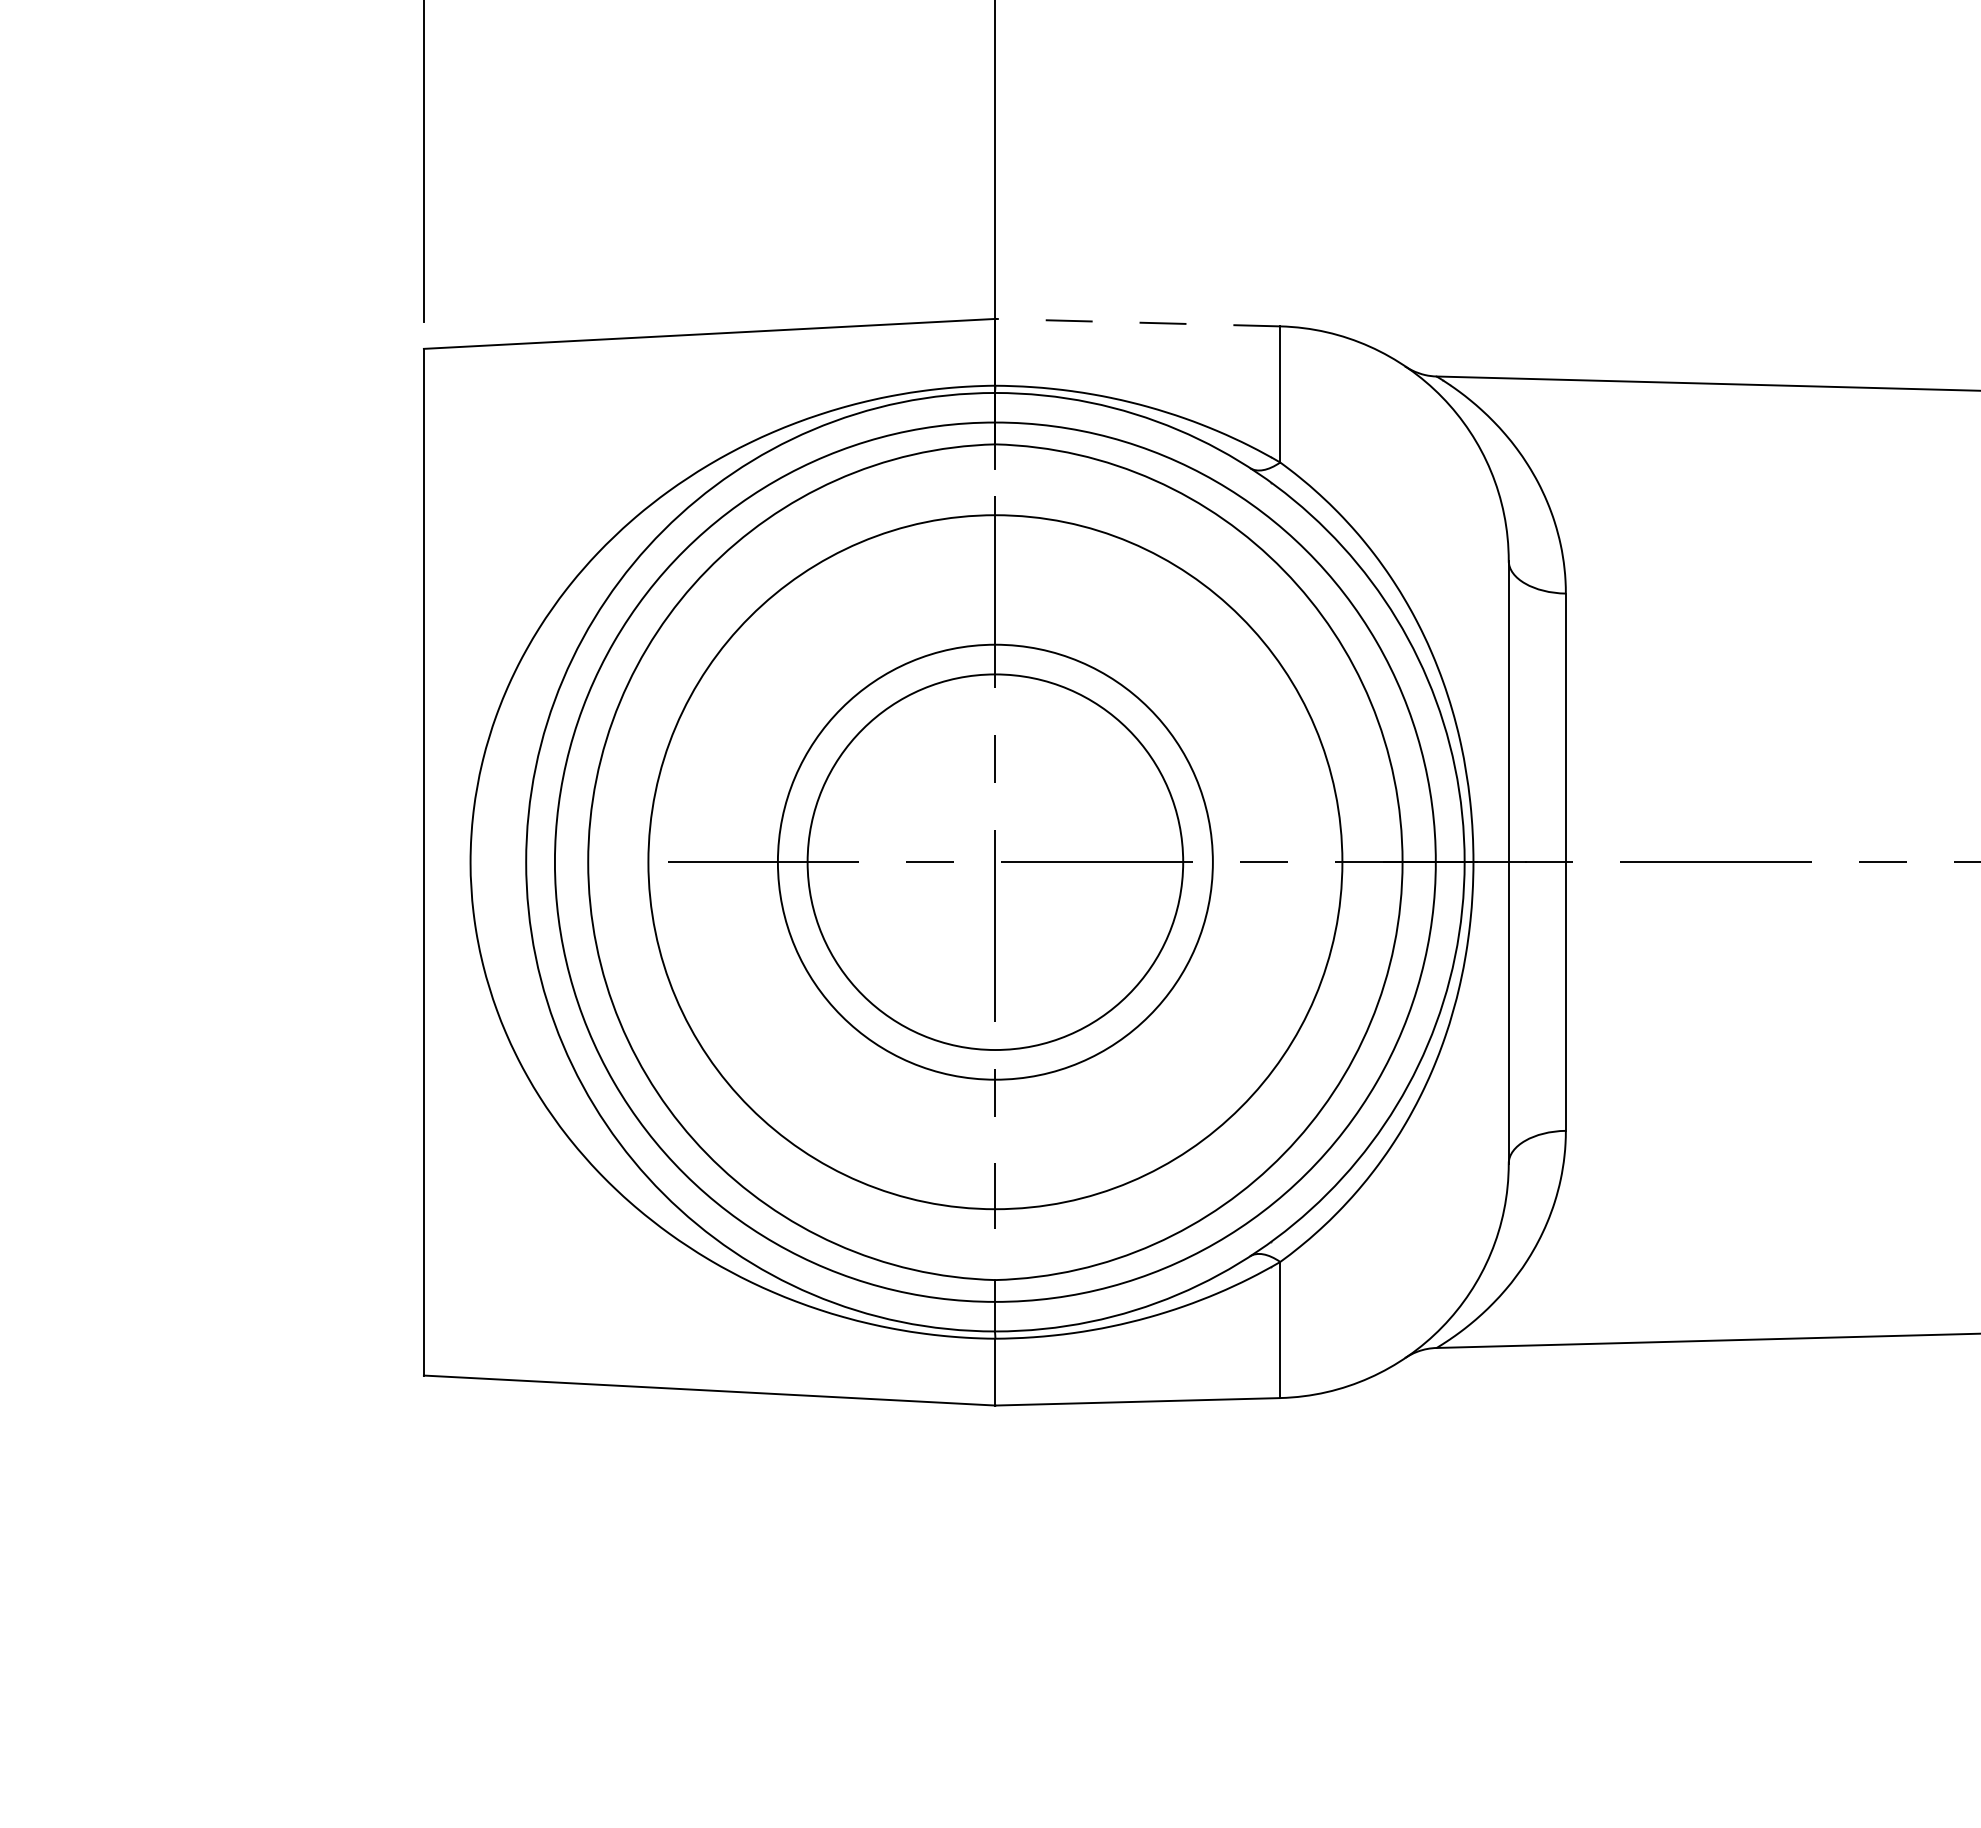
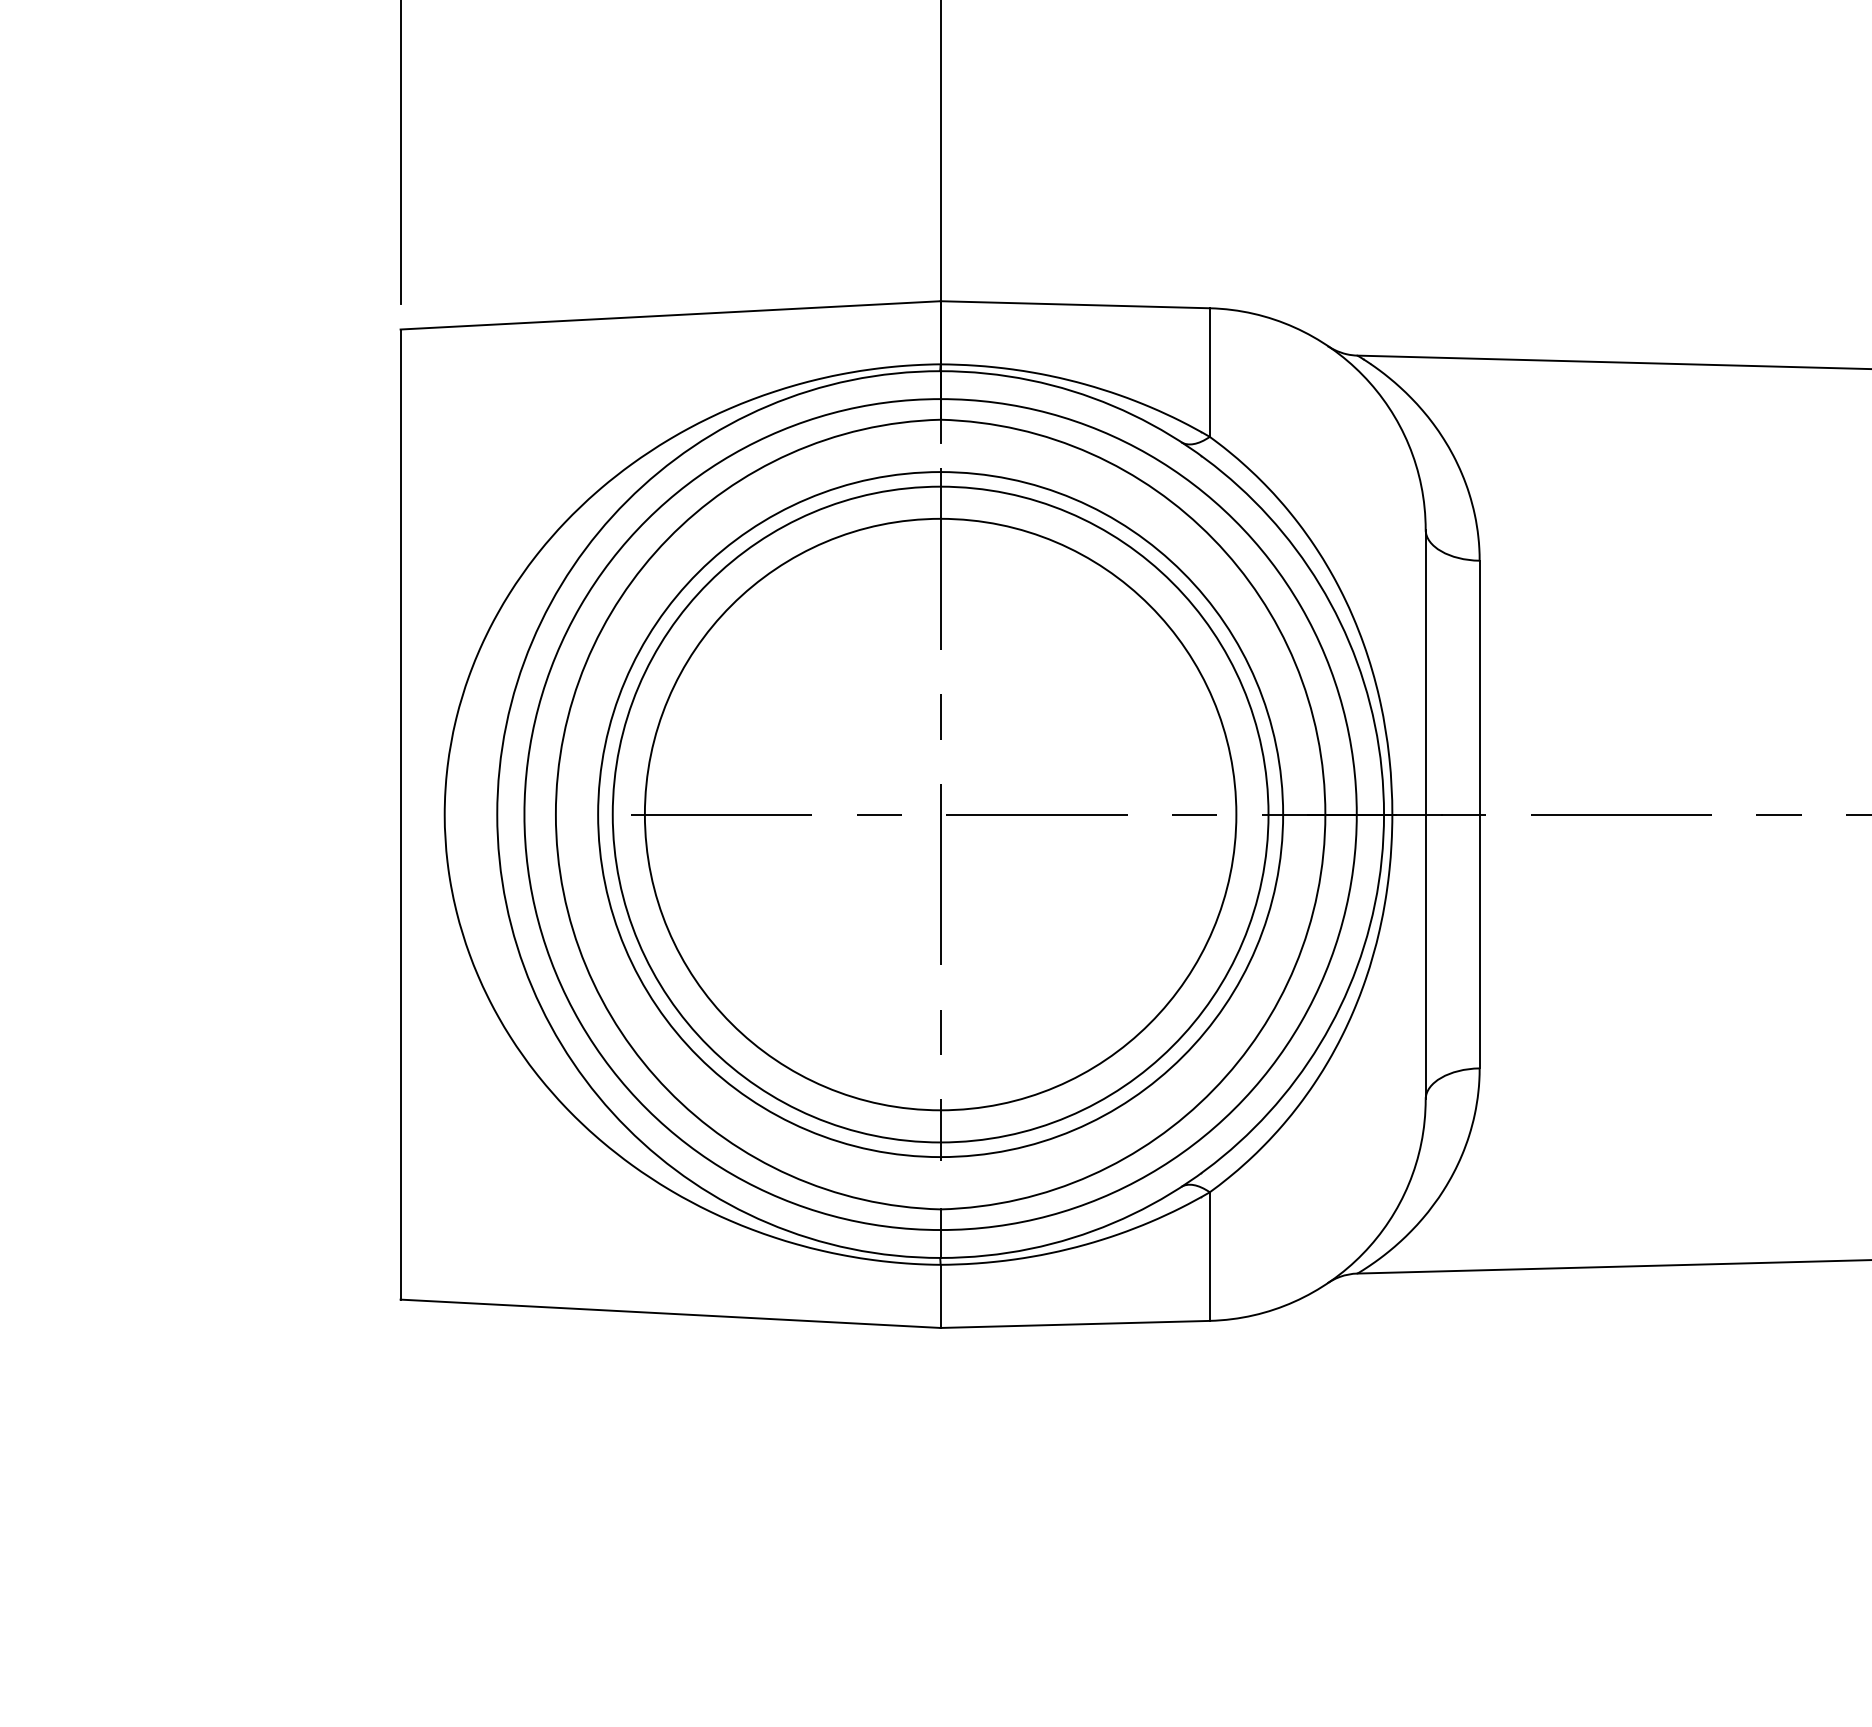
line: (1137, 322) -> (1074, 304), dashed -> solid
circle: (994, 861) -> (939, 813), size x1.67
circle: (995, 862) -> (940, 814), size x1.67

